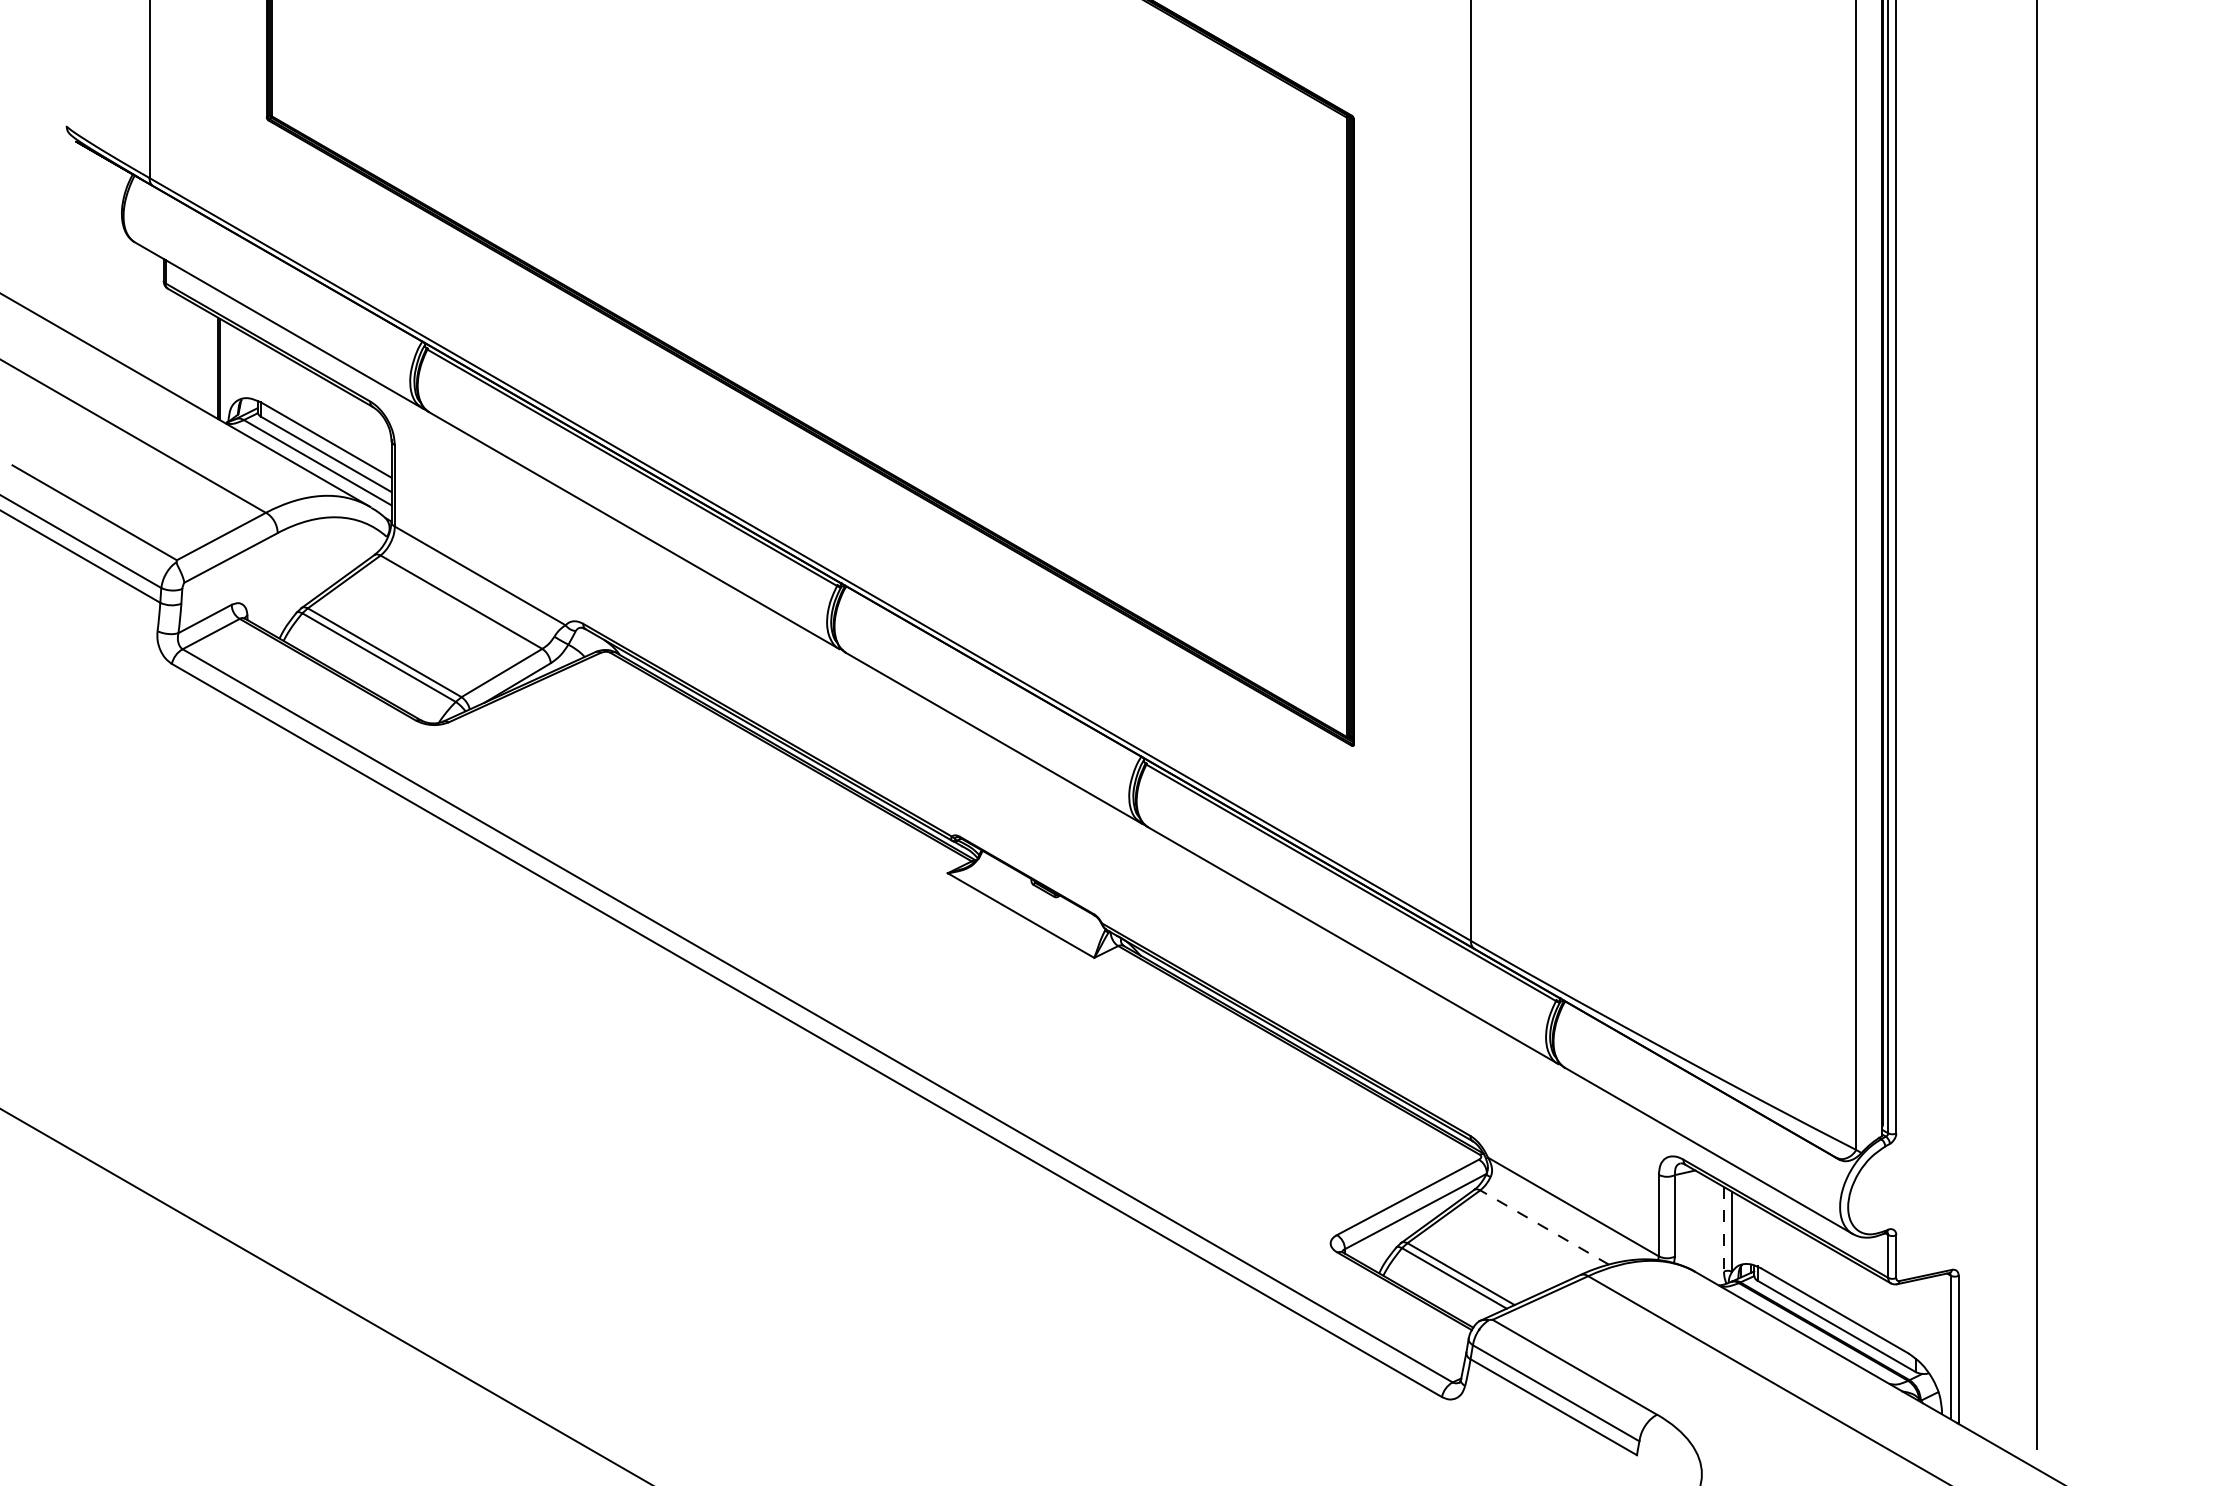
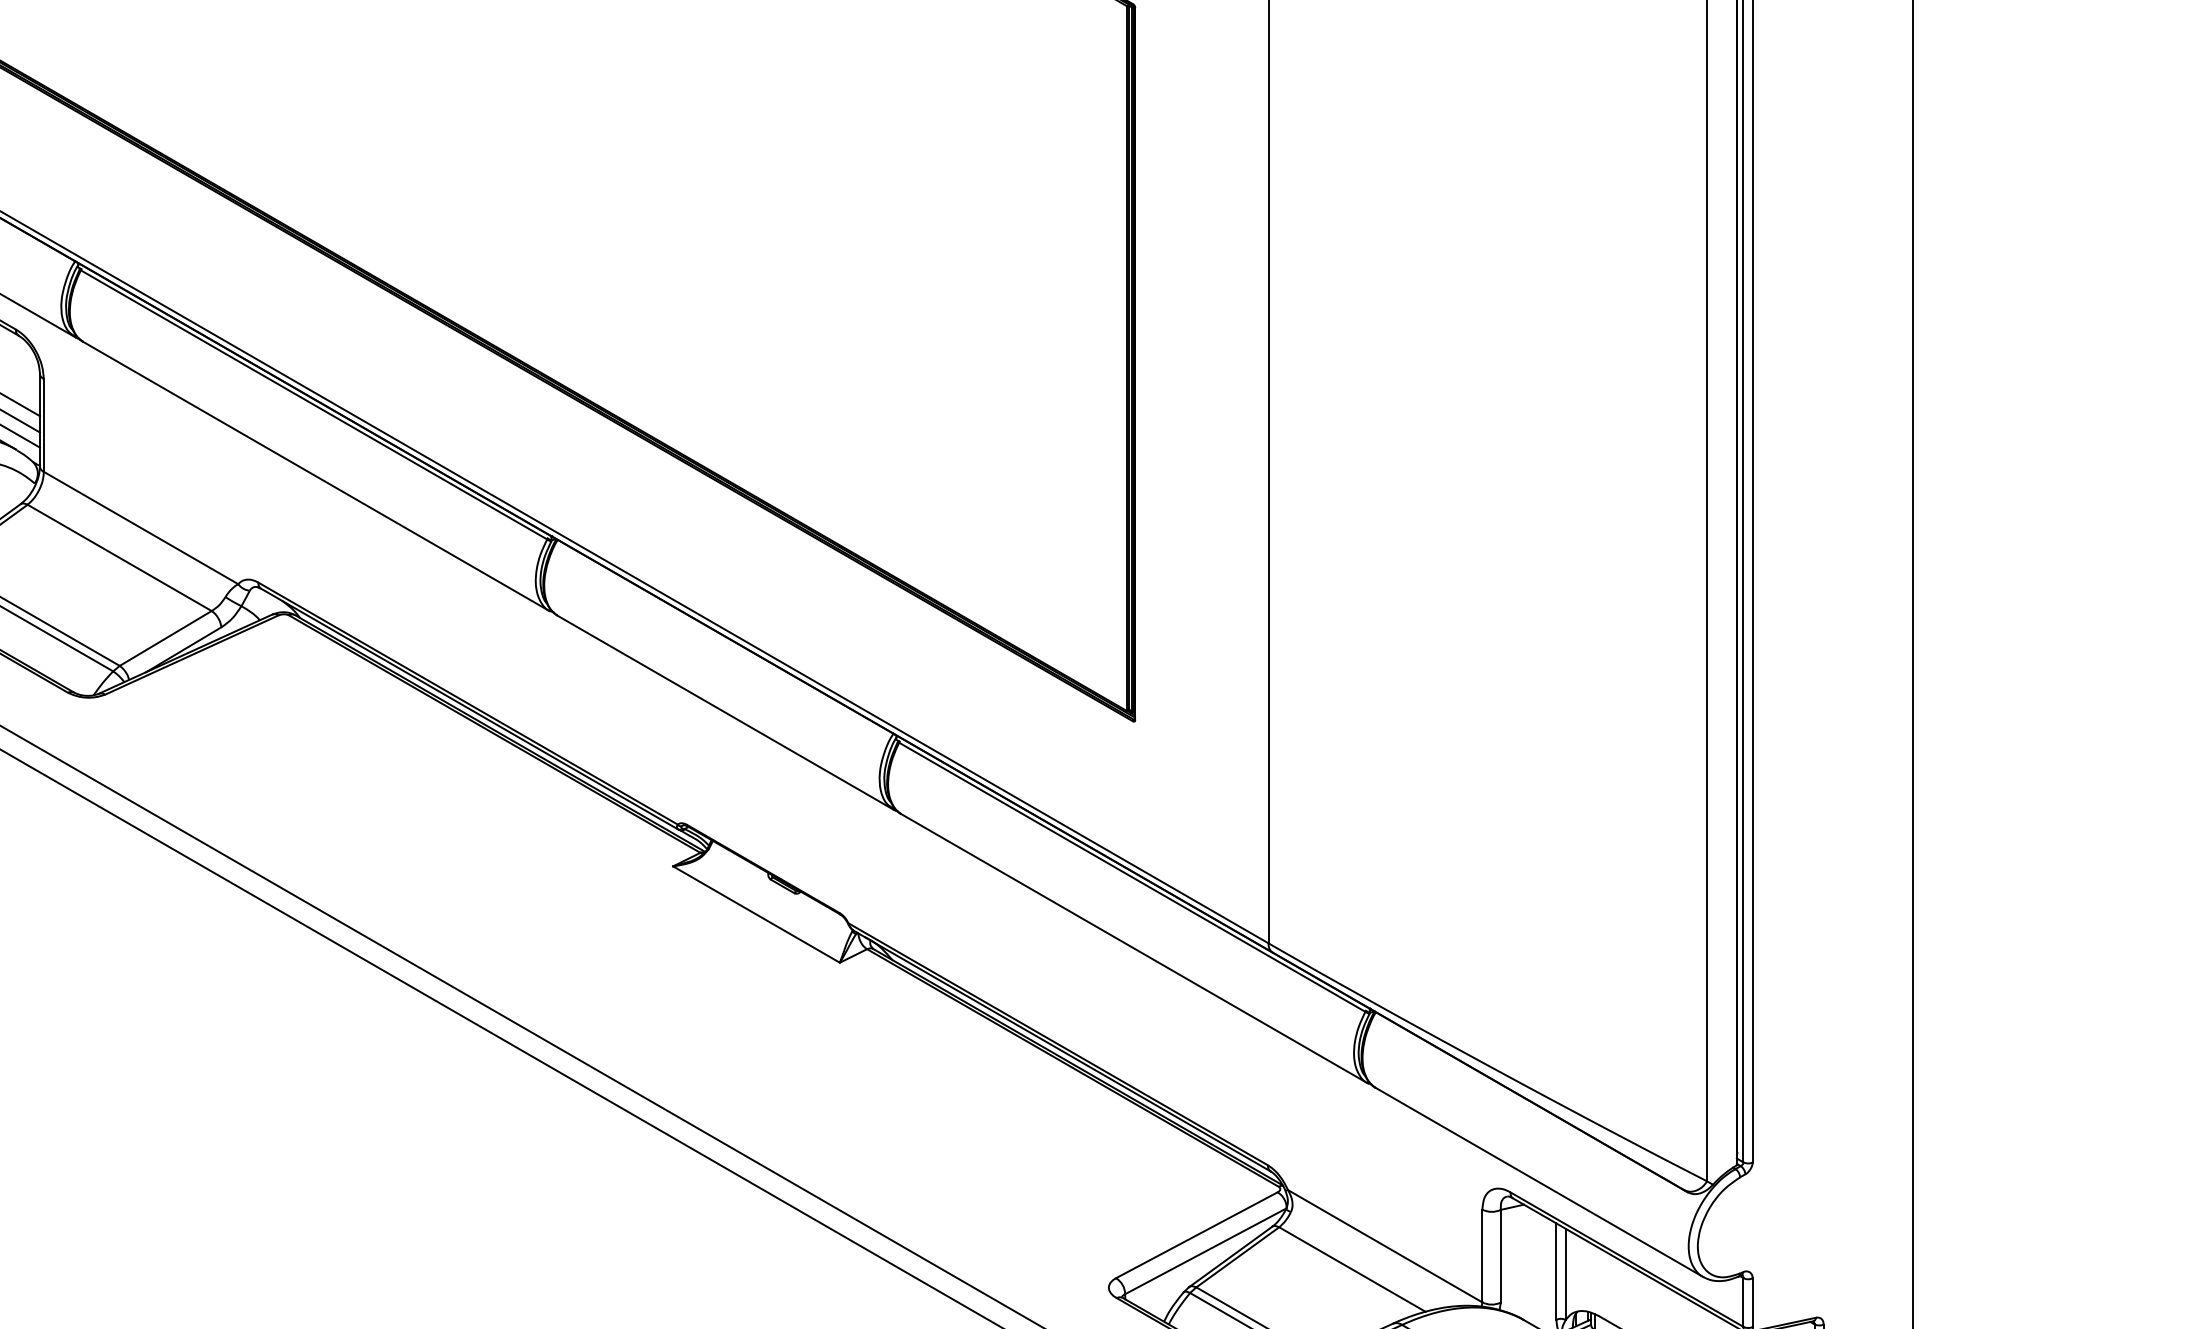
line: (1544, 1227) -> (1352, 1269), dashed -> solid
line: (1723, 1229) -> (1555, 1271), dashed -> solid

